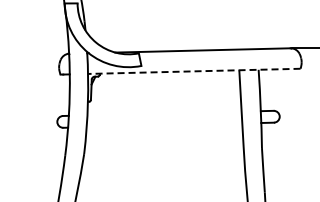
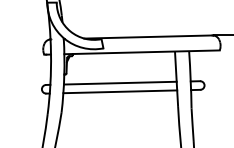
line: (193, 71) -> (141, 52), dashed -> solid
line: (164, 113) -> (120, 83), added
line: (164, 125) -> (120, 91), added

